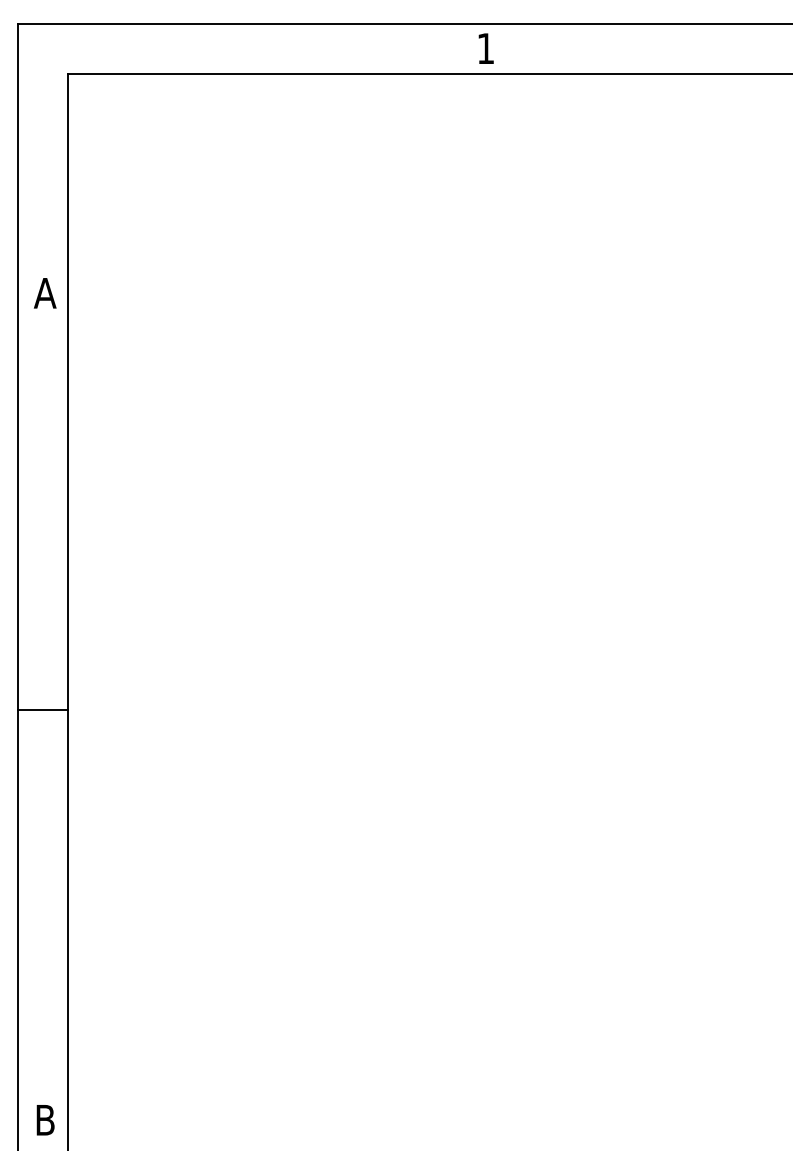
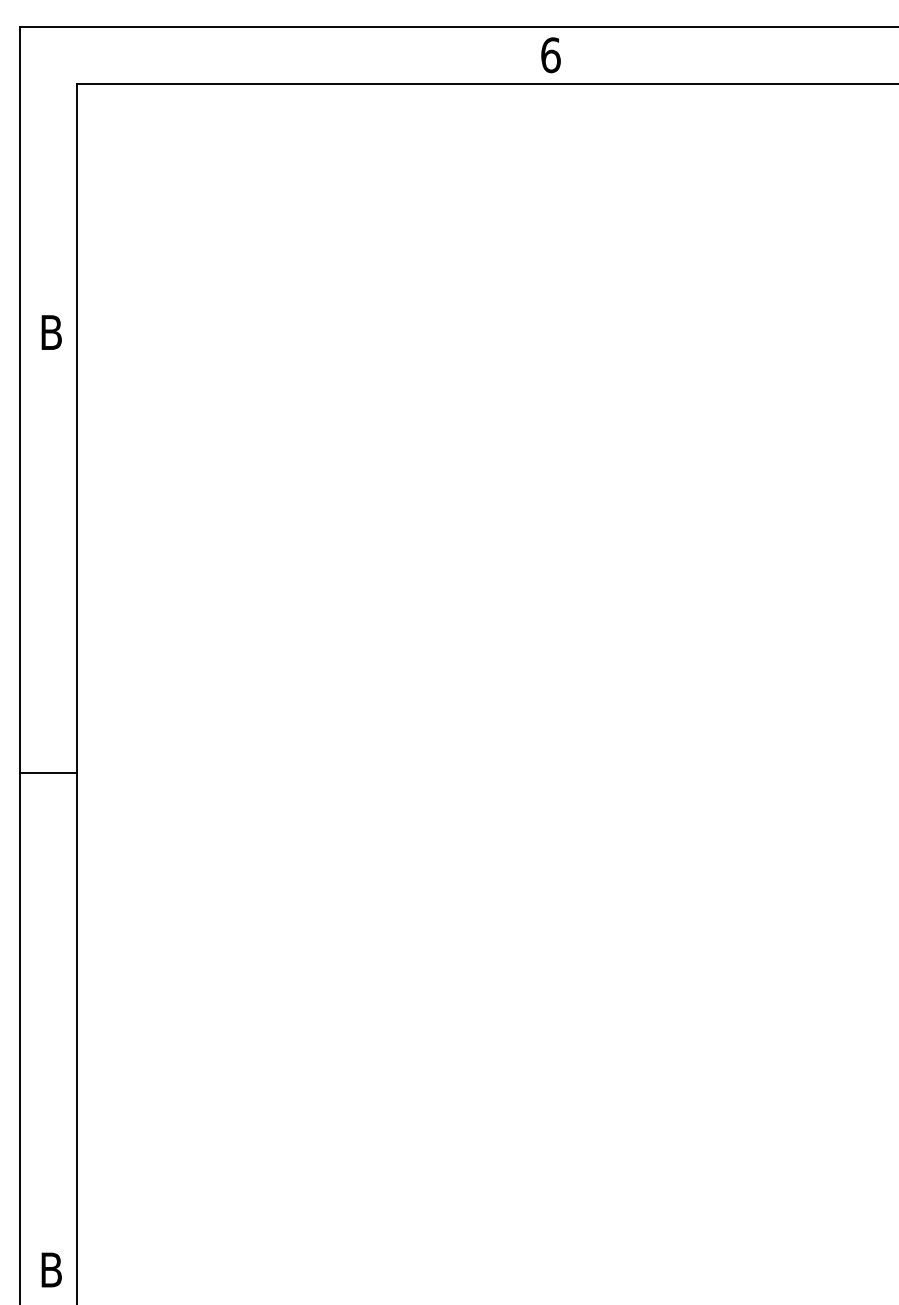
text: (485, 48) -> (550, 55), 1 -> 6
text: (45, 293) -> (51, 332), A -> B
line: (42, 710) -> (48, 772), moved

